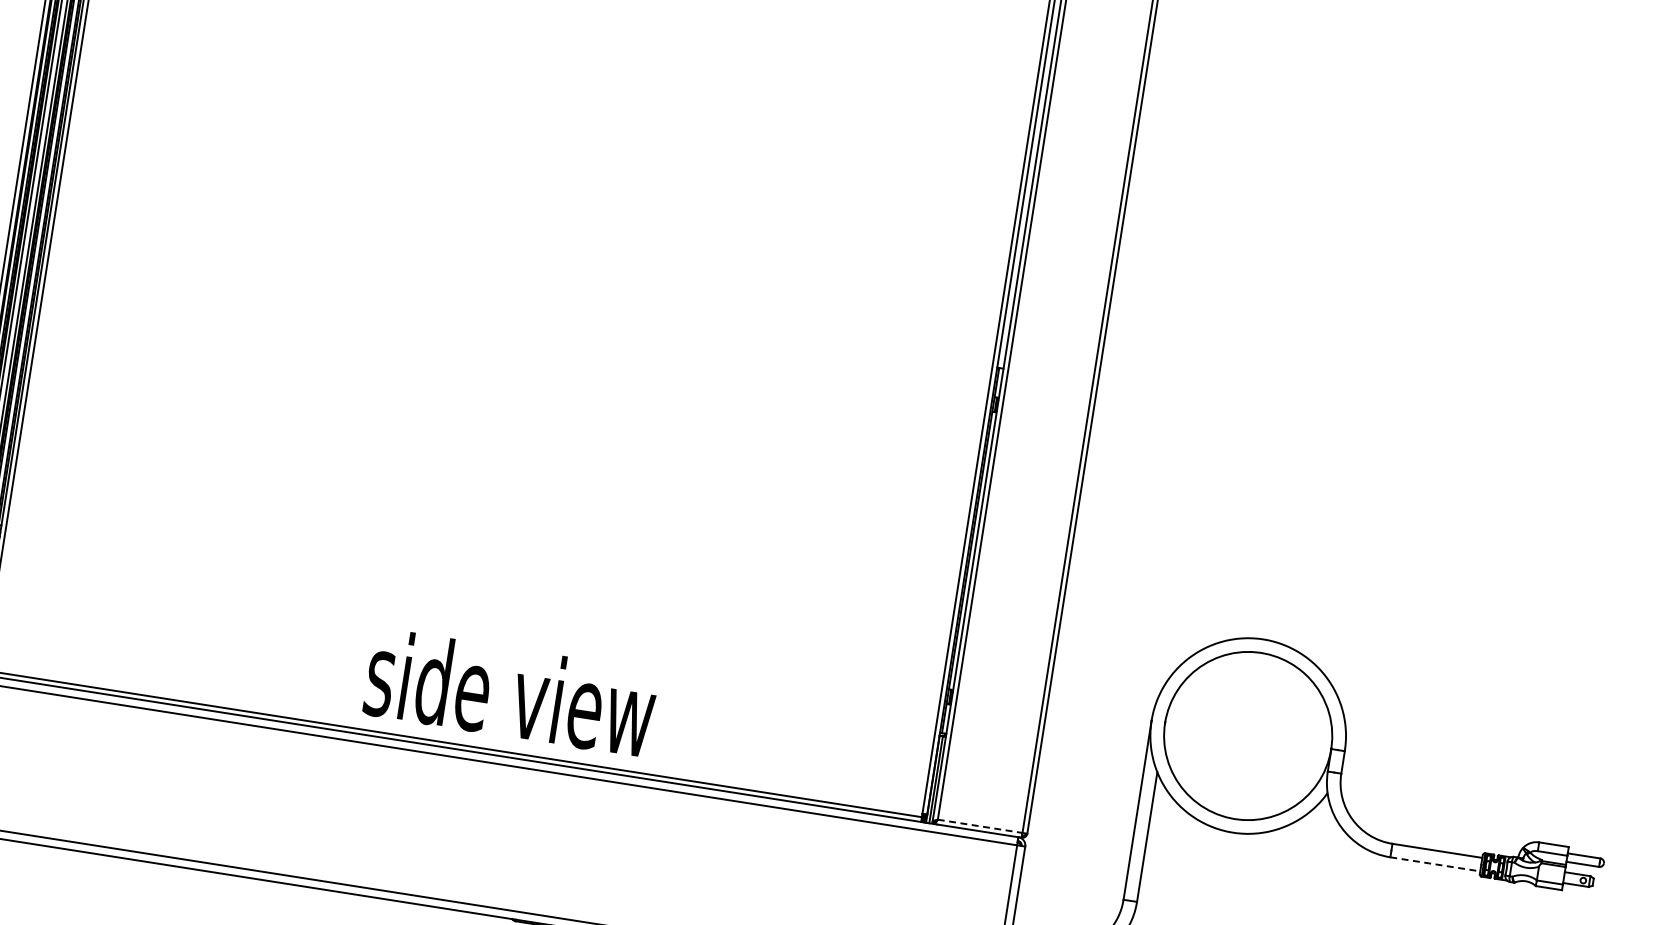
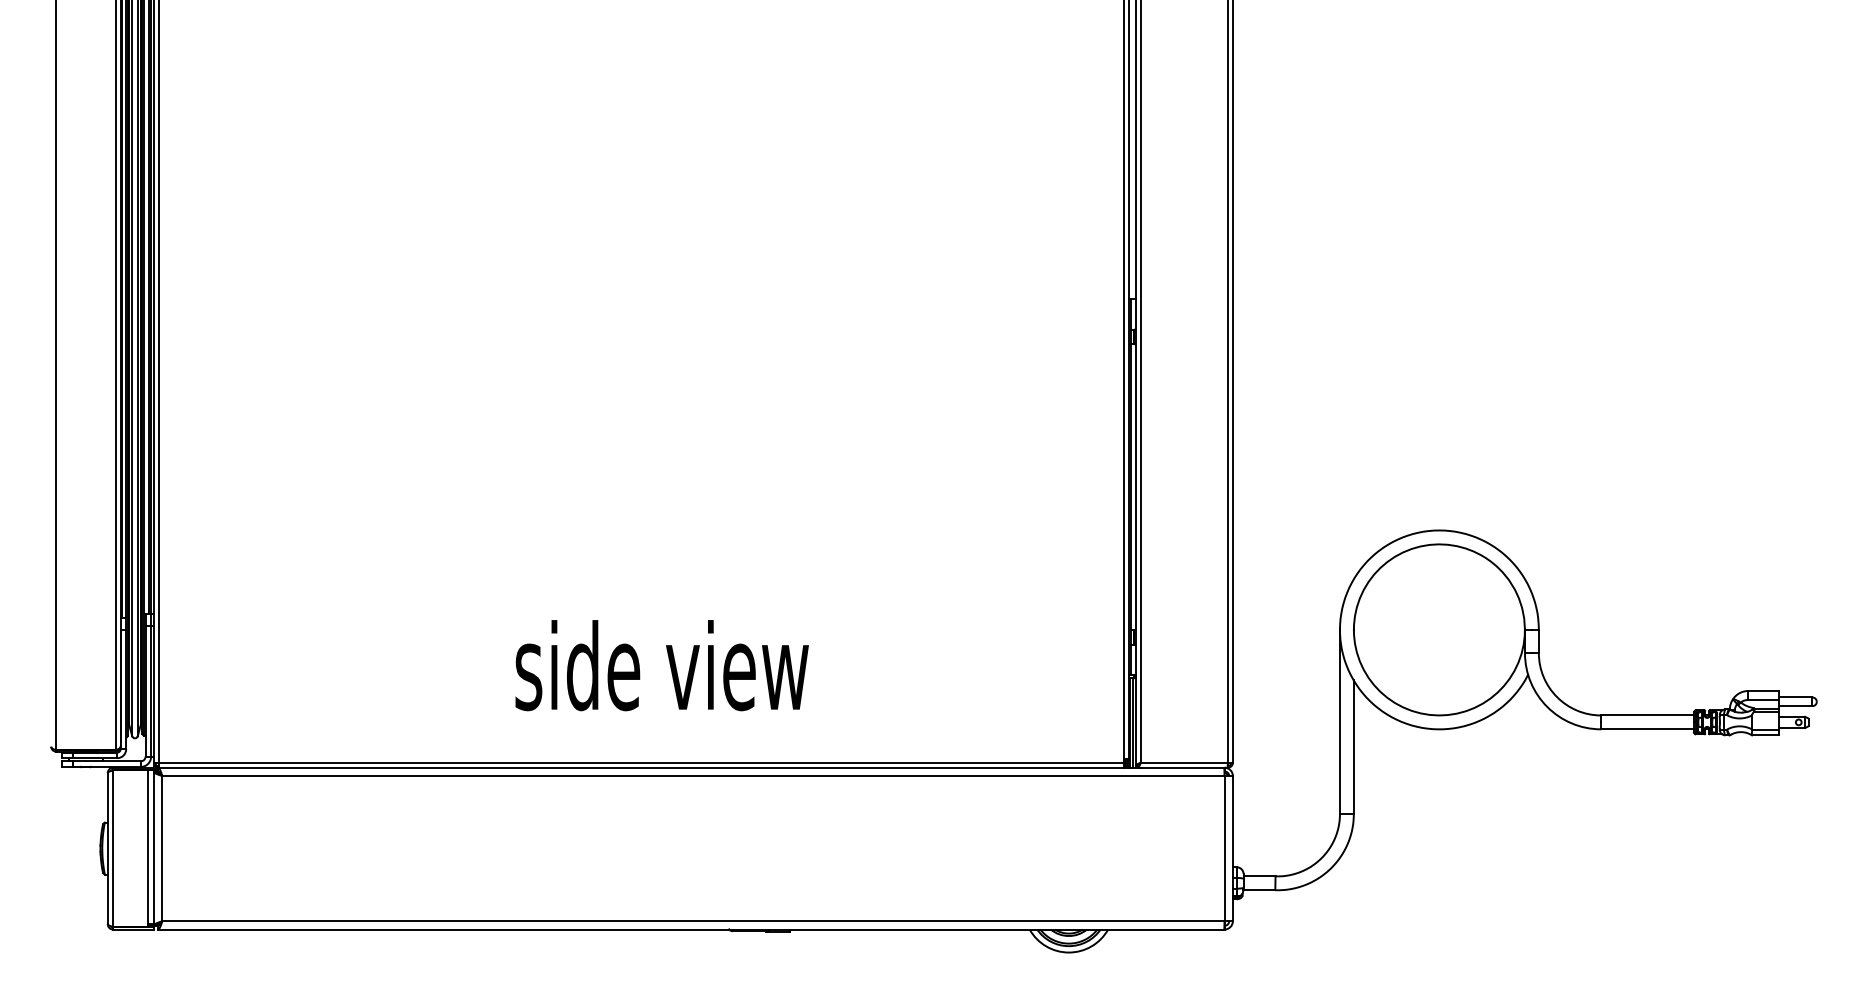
text: (510, 692) -> (661, 665), moved
line: (980, 826) -> (1184, 762), dashed -> solid
line: (1436, 864) -> (1648, 729), dashed -> solid

